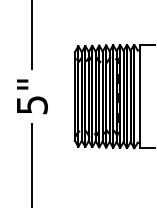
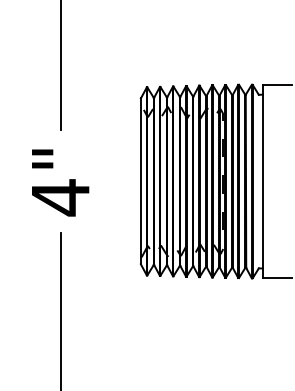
text: (32, 105) -> (61, 198), 5" -> 4"

